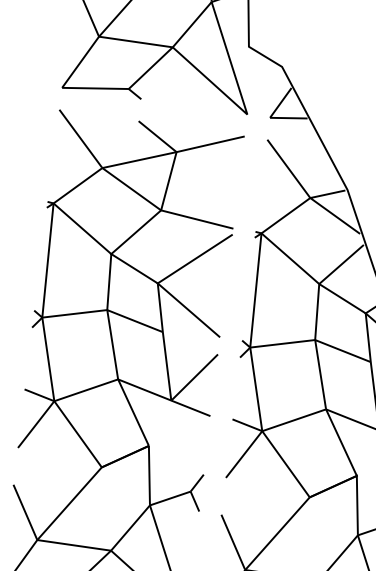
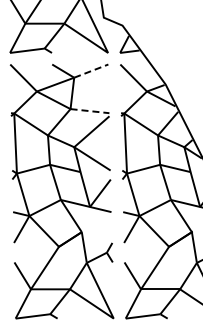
line: (211, 143) -> (91, 70), solid -> dashed
line: (196, 220) -> (89, 111), solid -> dashed

